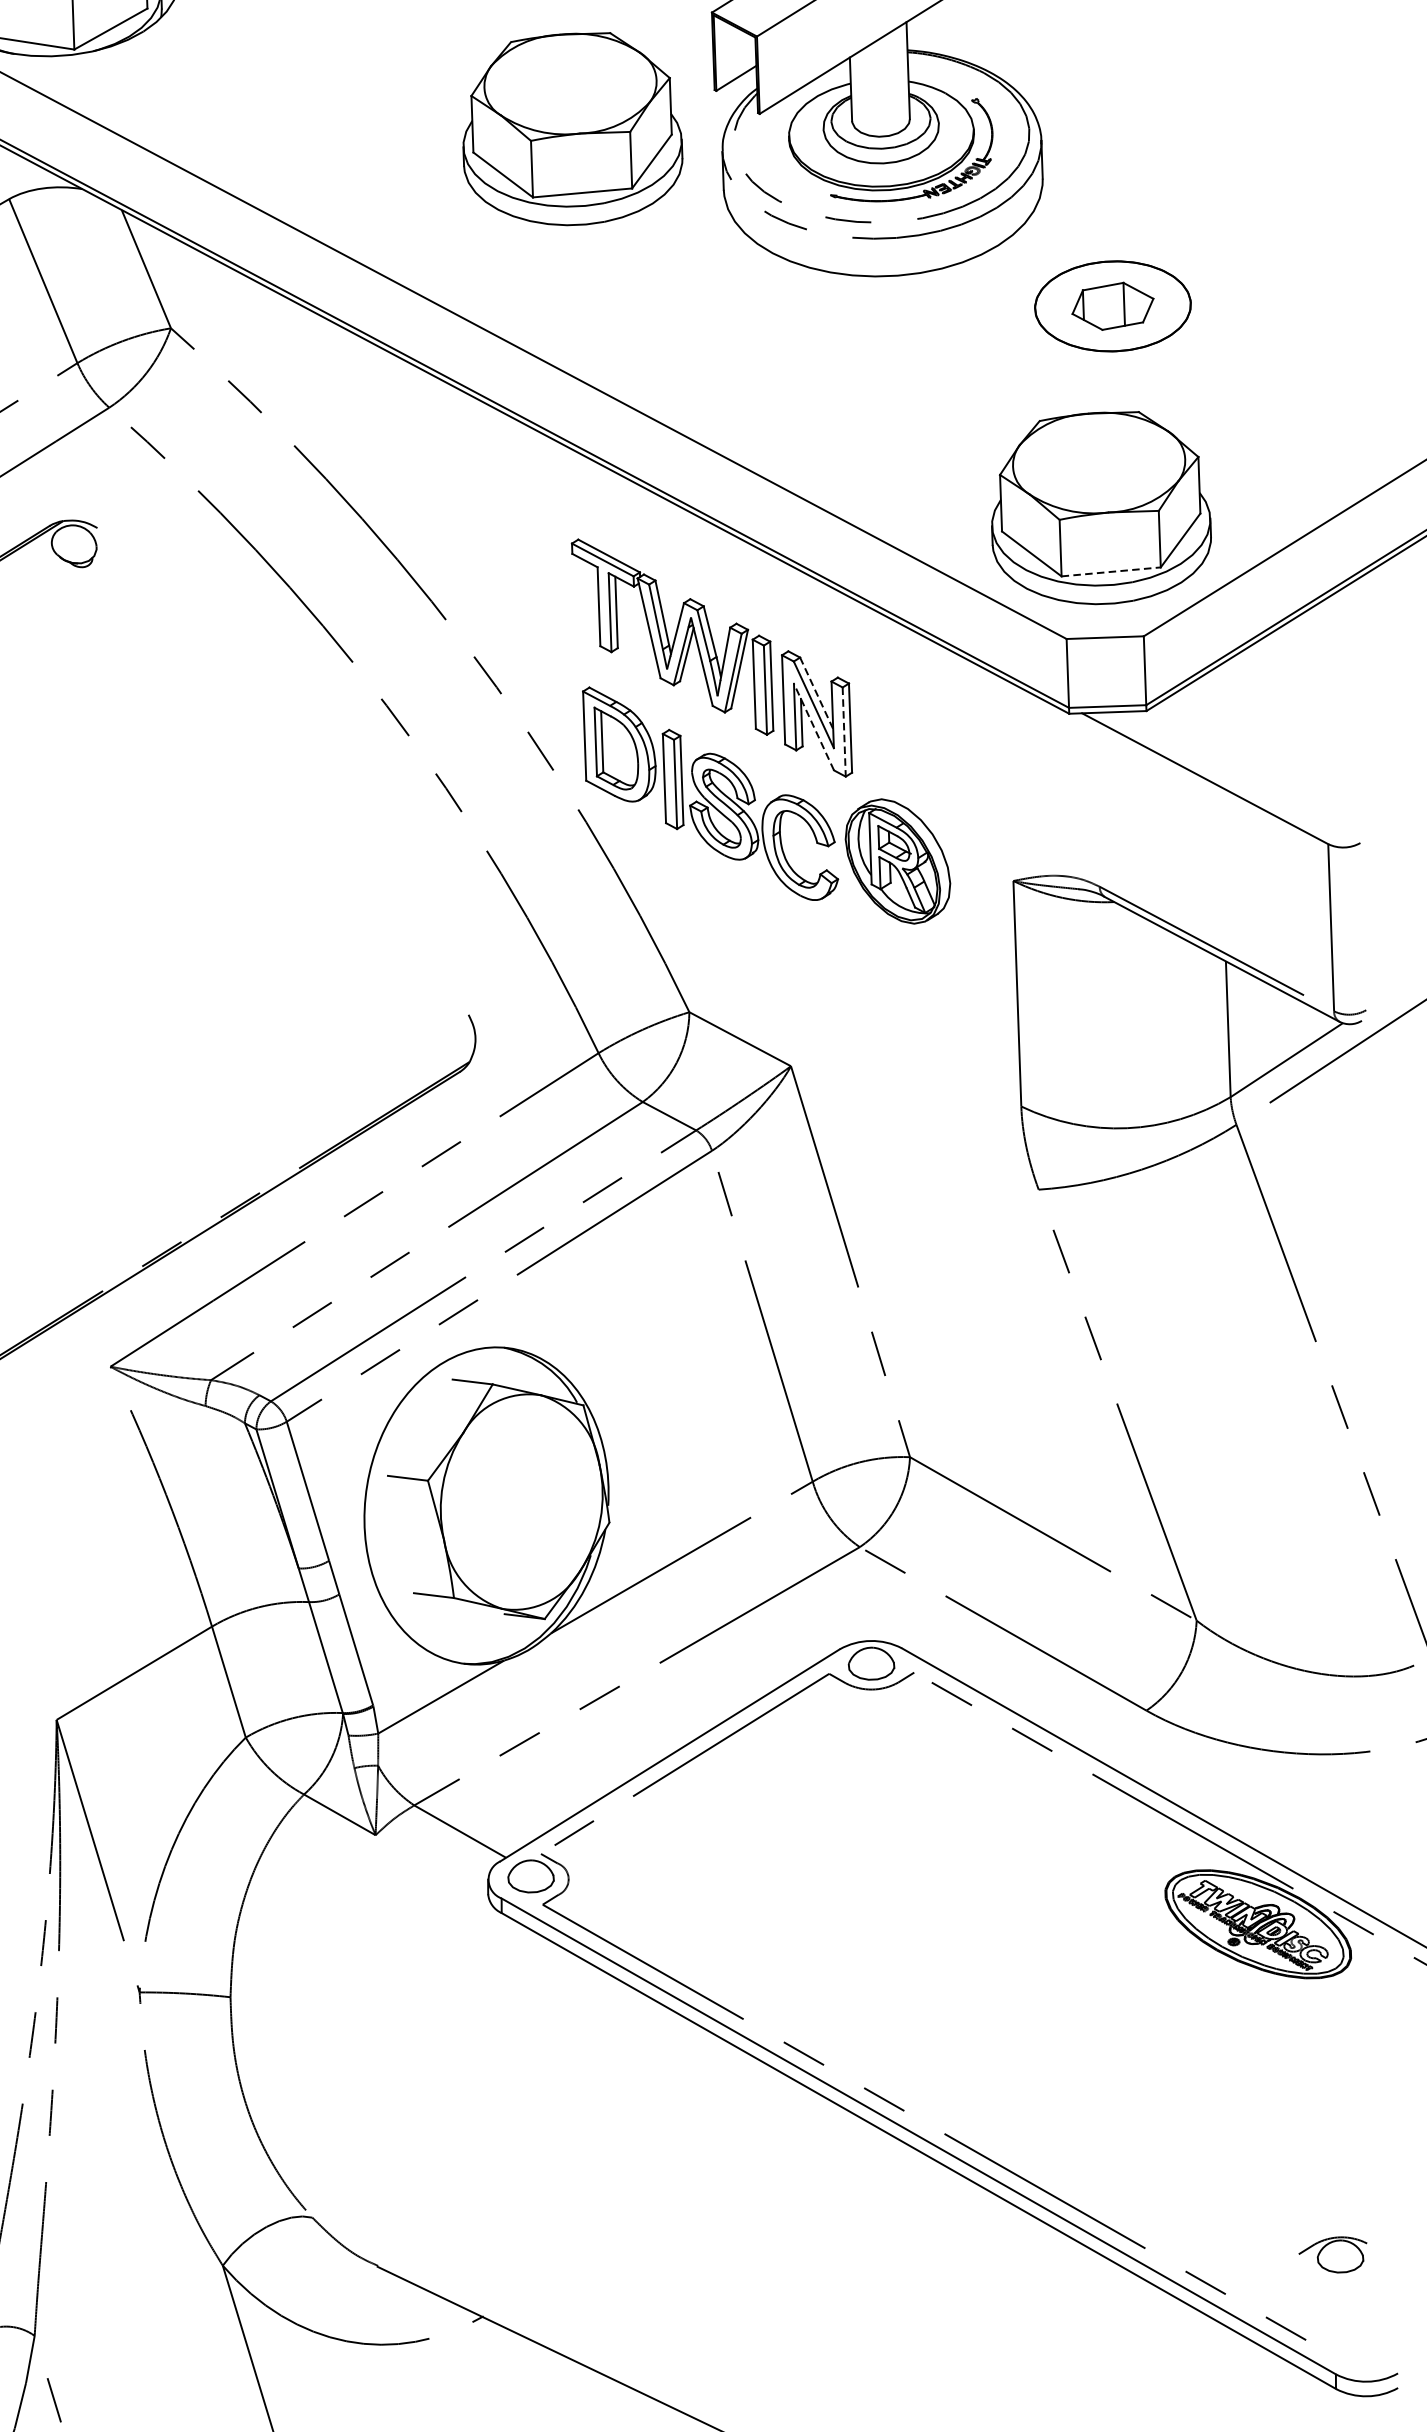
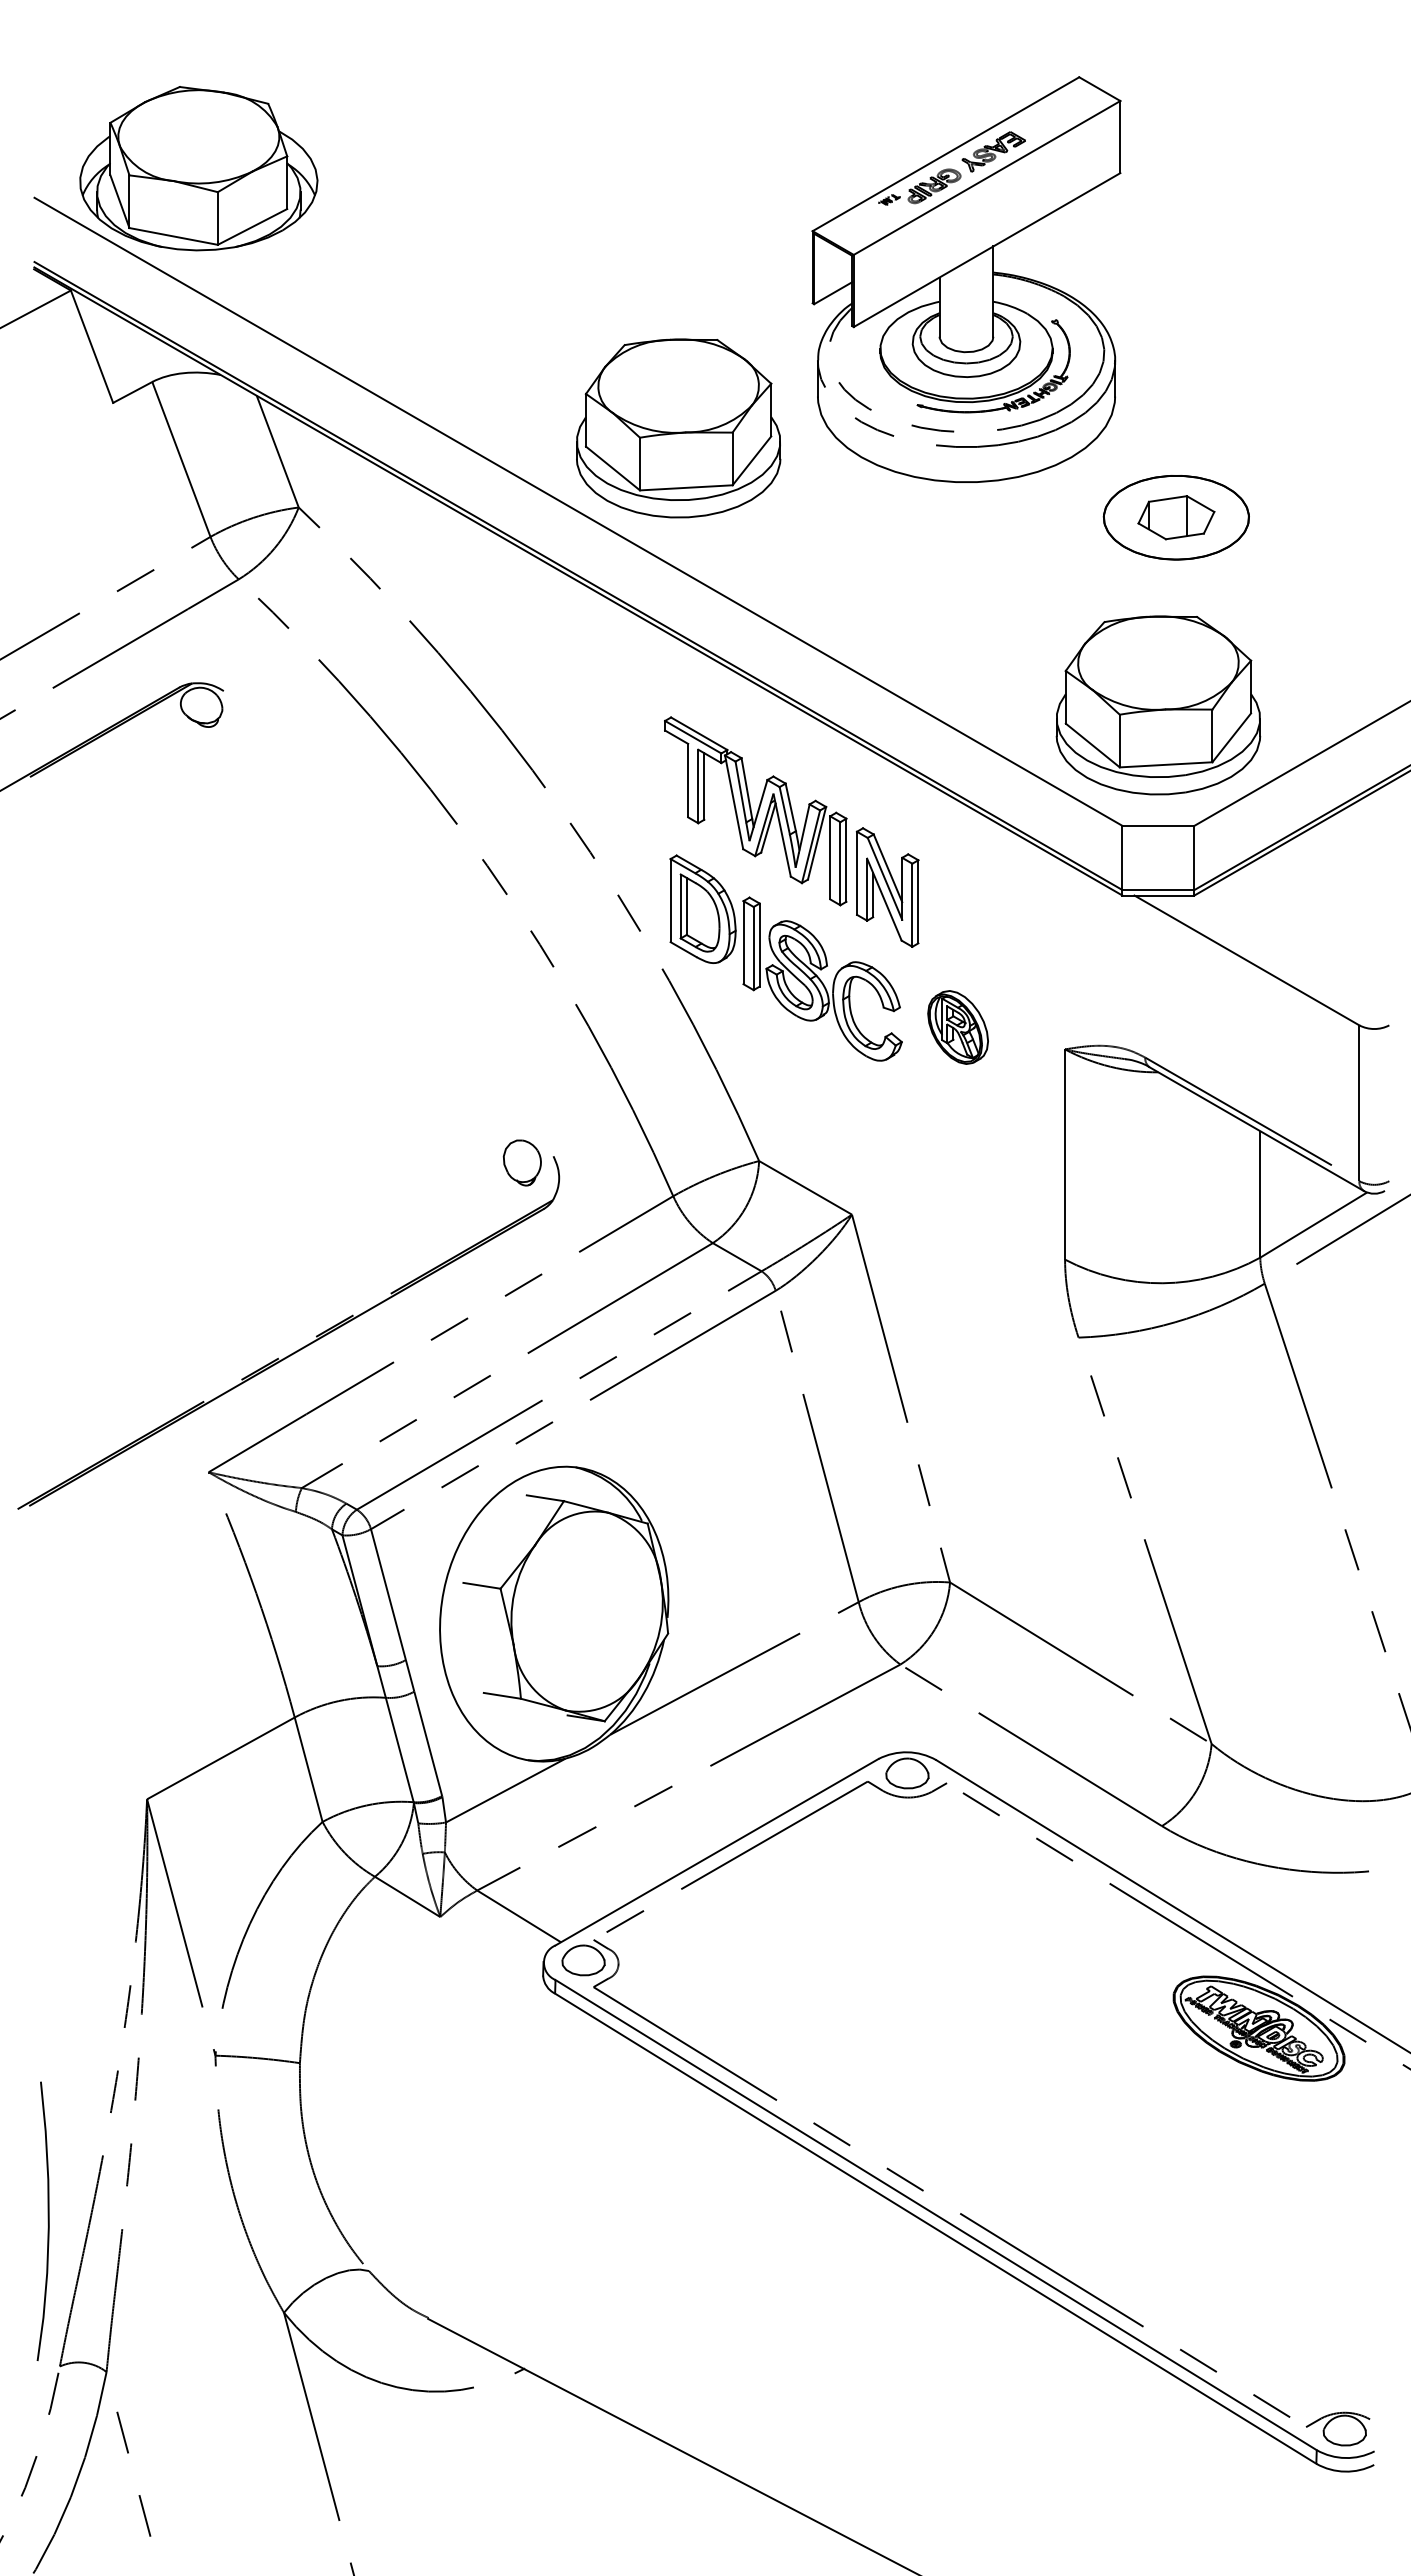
part: (571, 129) -> (678, 428), moved
line: (1111, 571) -> (1166, 764), dashed -> solid
line: (816, 693) -> (887, 868), dashed -> solid
line: (814, 726) -> (884, 899), dashed -> solid
line: (844, 732) -> (912, 905), dashed -> solid
part: (897, 861) -> (957, 1027), size x0.62
part: (434, 1022) -> (521, 1162), added
part: (1332, 2254) -> (1337, 2428), moved

